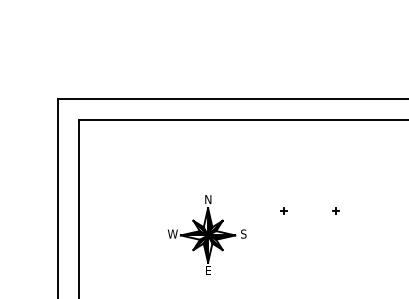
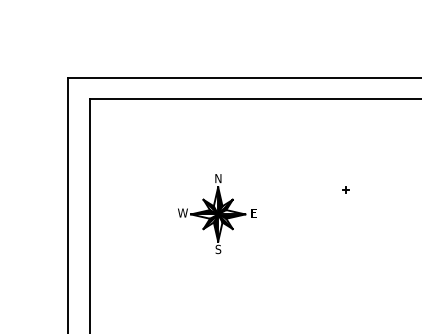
part: (283, 210) -> (293, 189), removed
text: (243, 233) -> (253, 212), S -> E
text: (208, 270) -> (218, 249), E -> S

